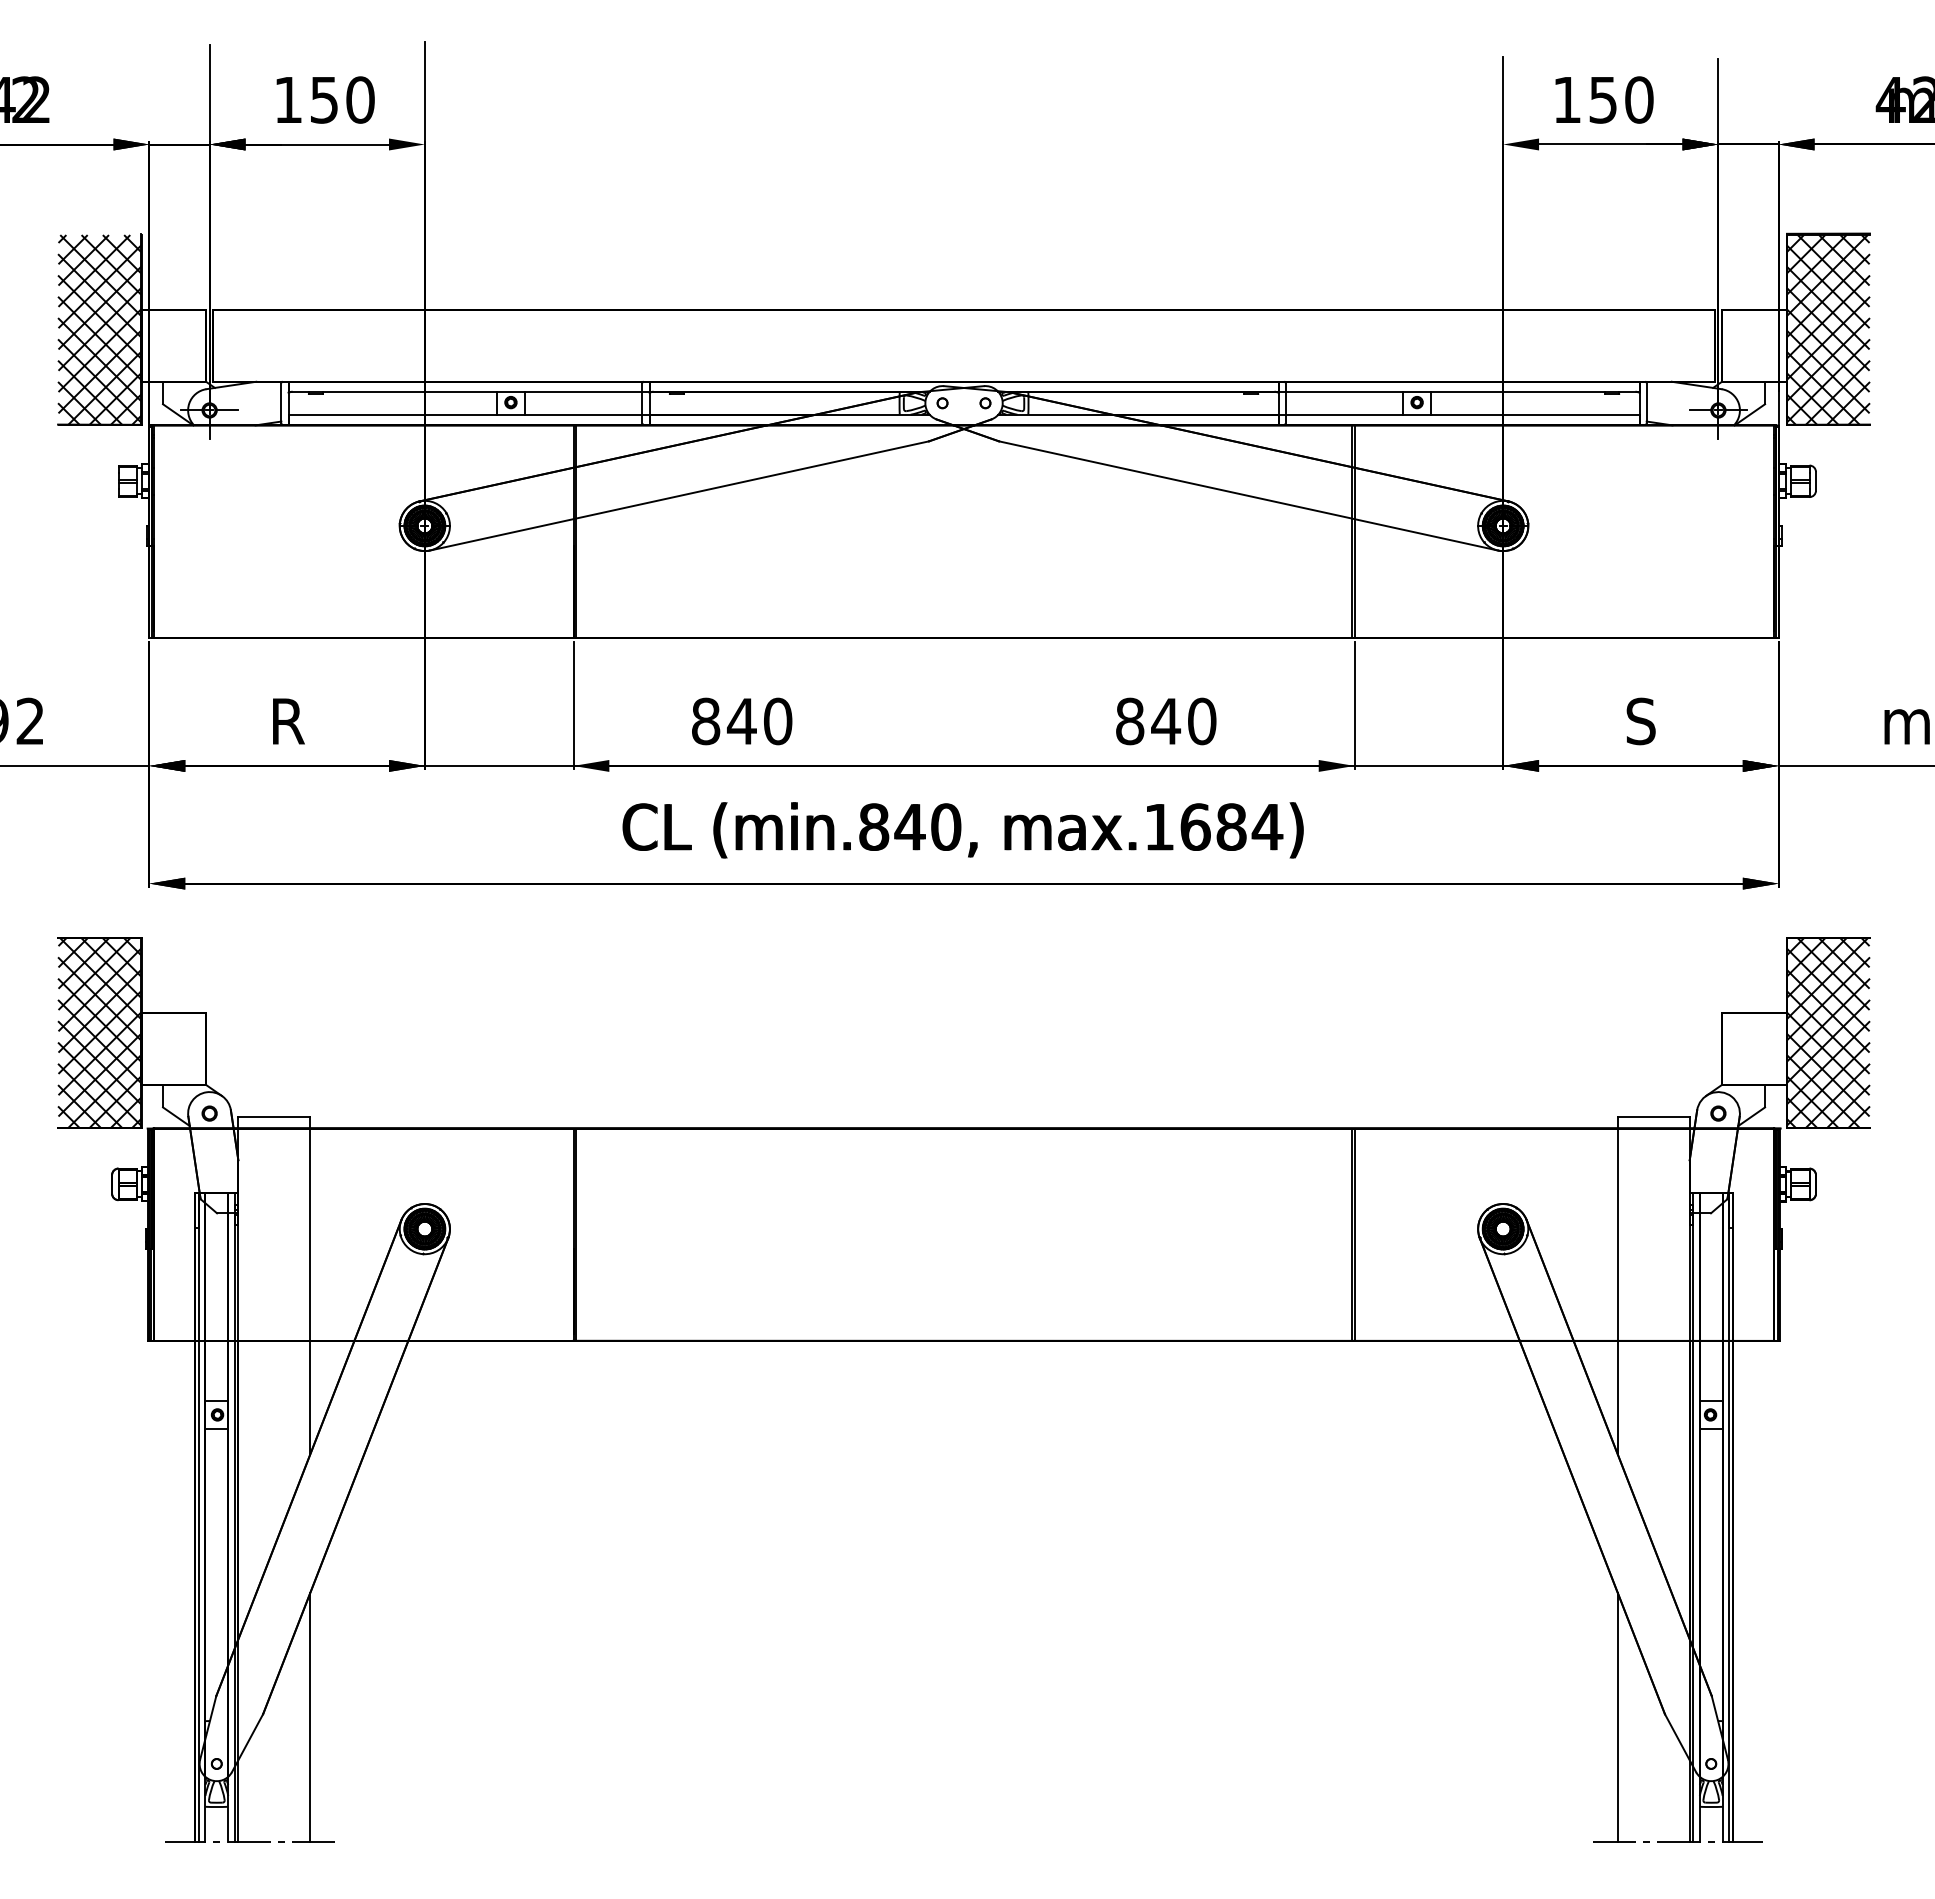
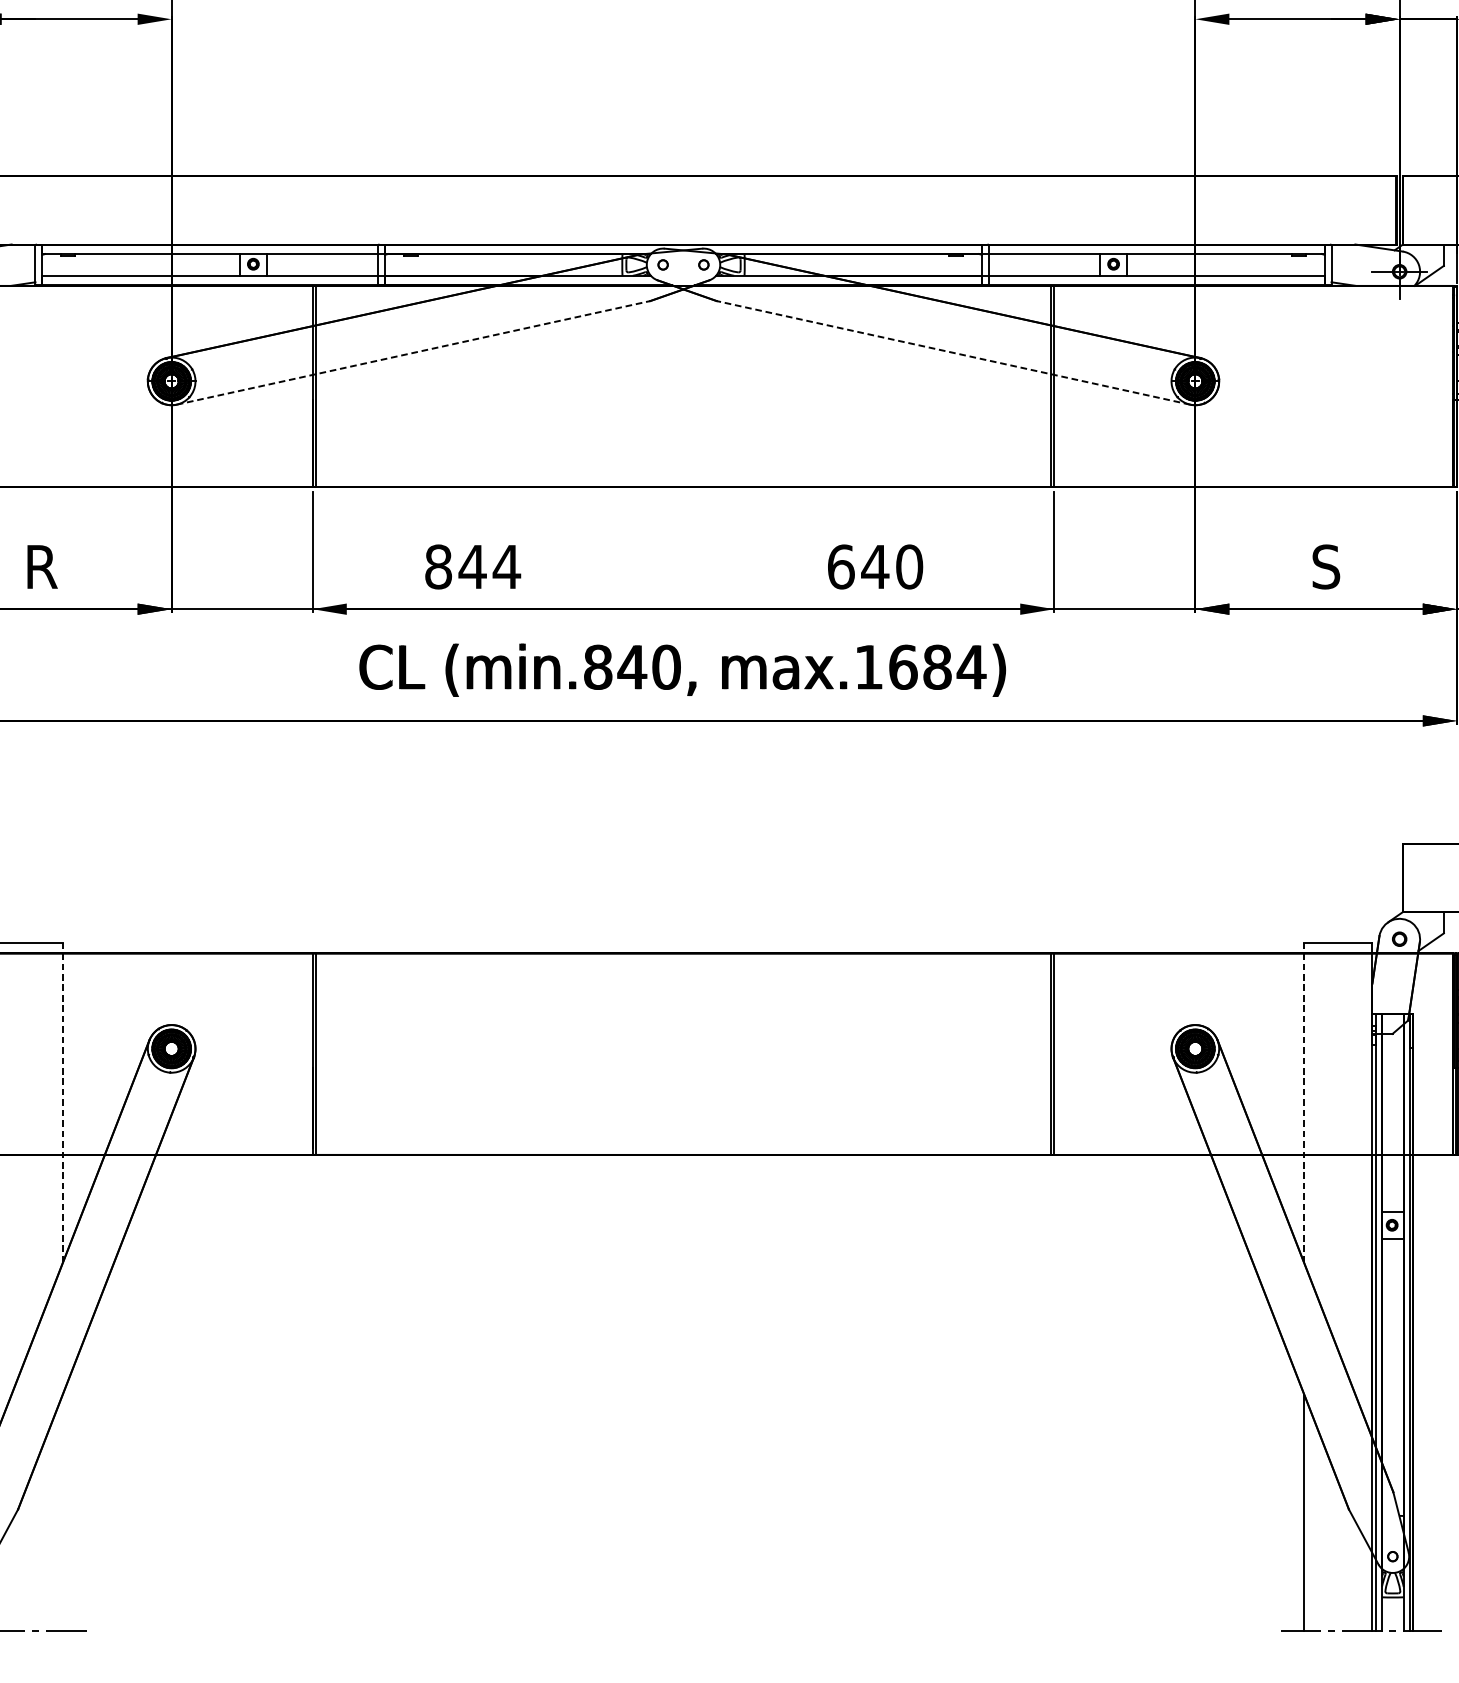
line: (680, 495) -> (414, 352), solid -> dashed
line: (1247, 495) -> (952, 352), solid -> dashed
text: (777, 721) -> (506, 567), 840 -> 844
text: (1130, 721) -> (841, 567), 840 -> 640
line: (310, 1286) -> (63, 1103), solid -> dashed
line: (1617, 1286) -> (1303, 1103), solid -> dashed
line: (310, 1717) -> (63, 1512), removed

